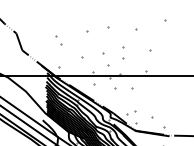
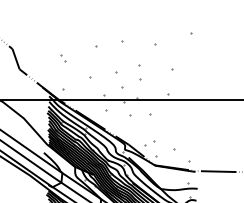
part: (59, 41) -> (63, 58), size x0.62

